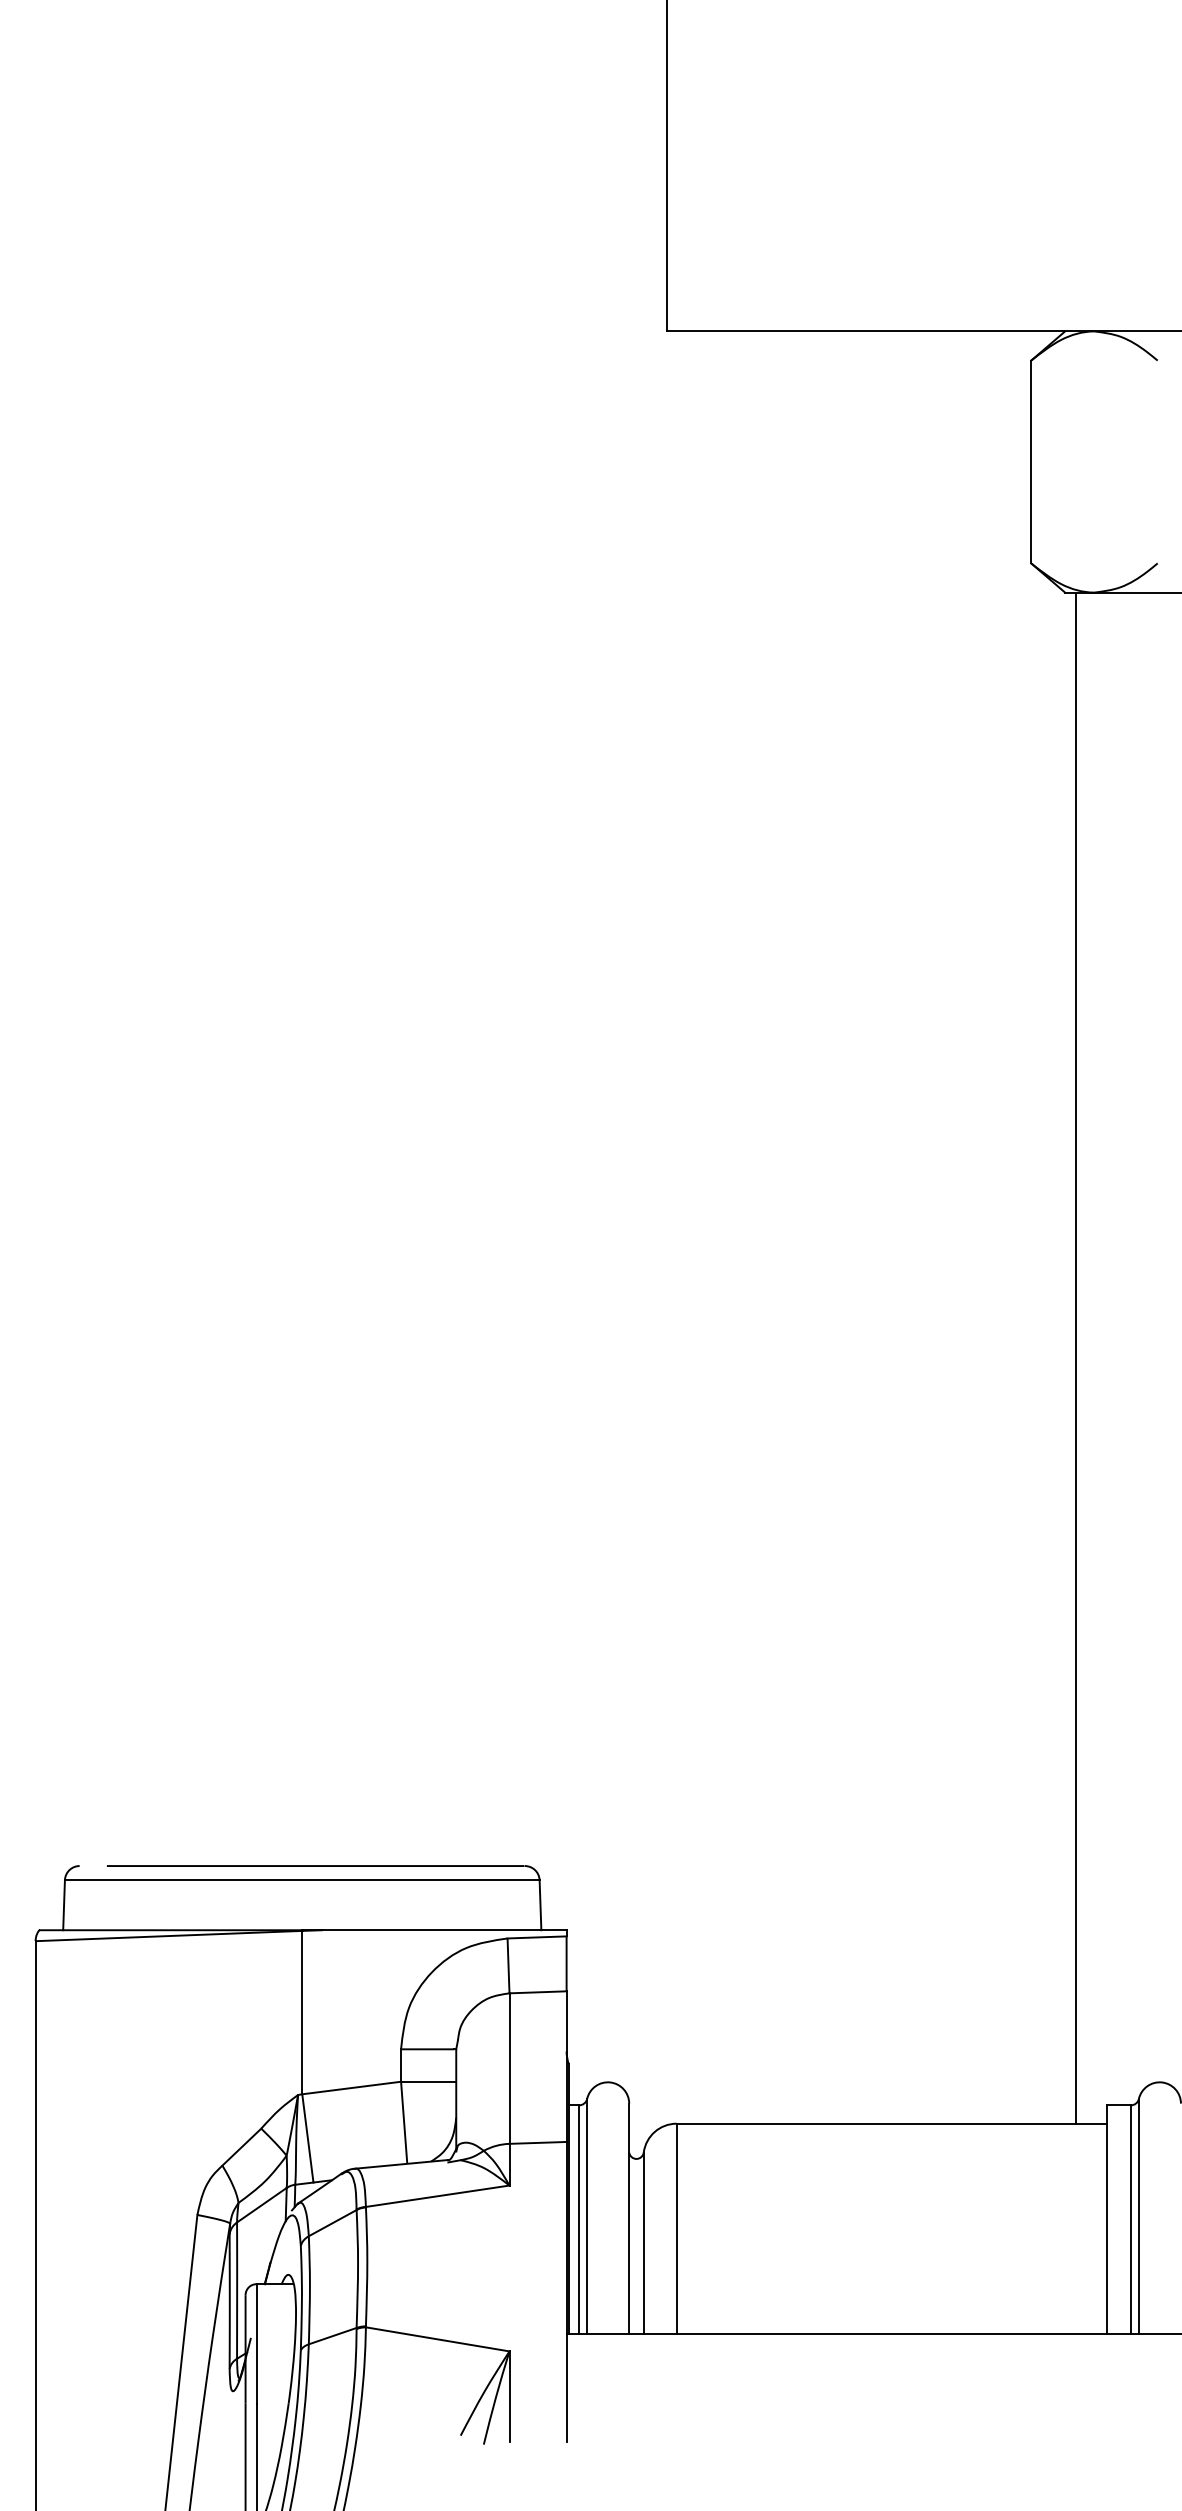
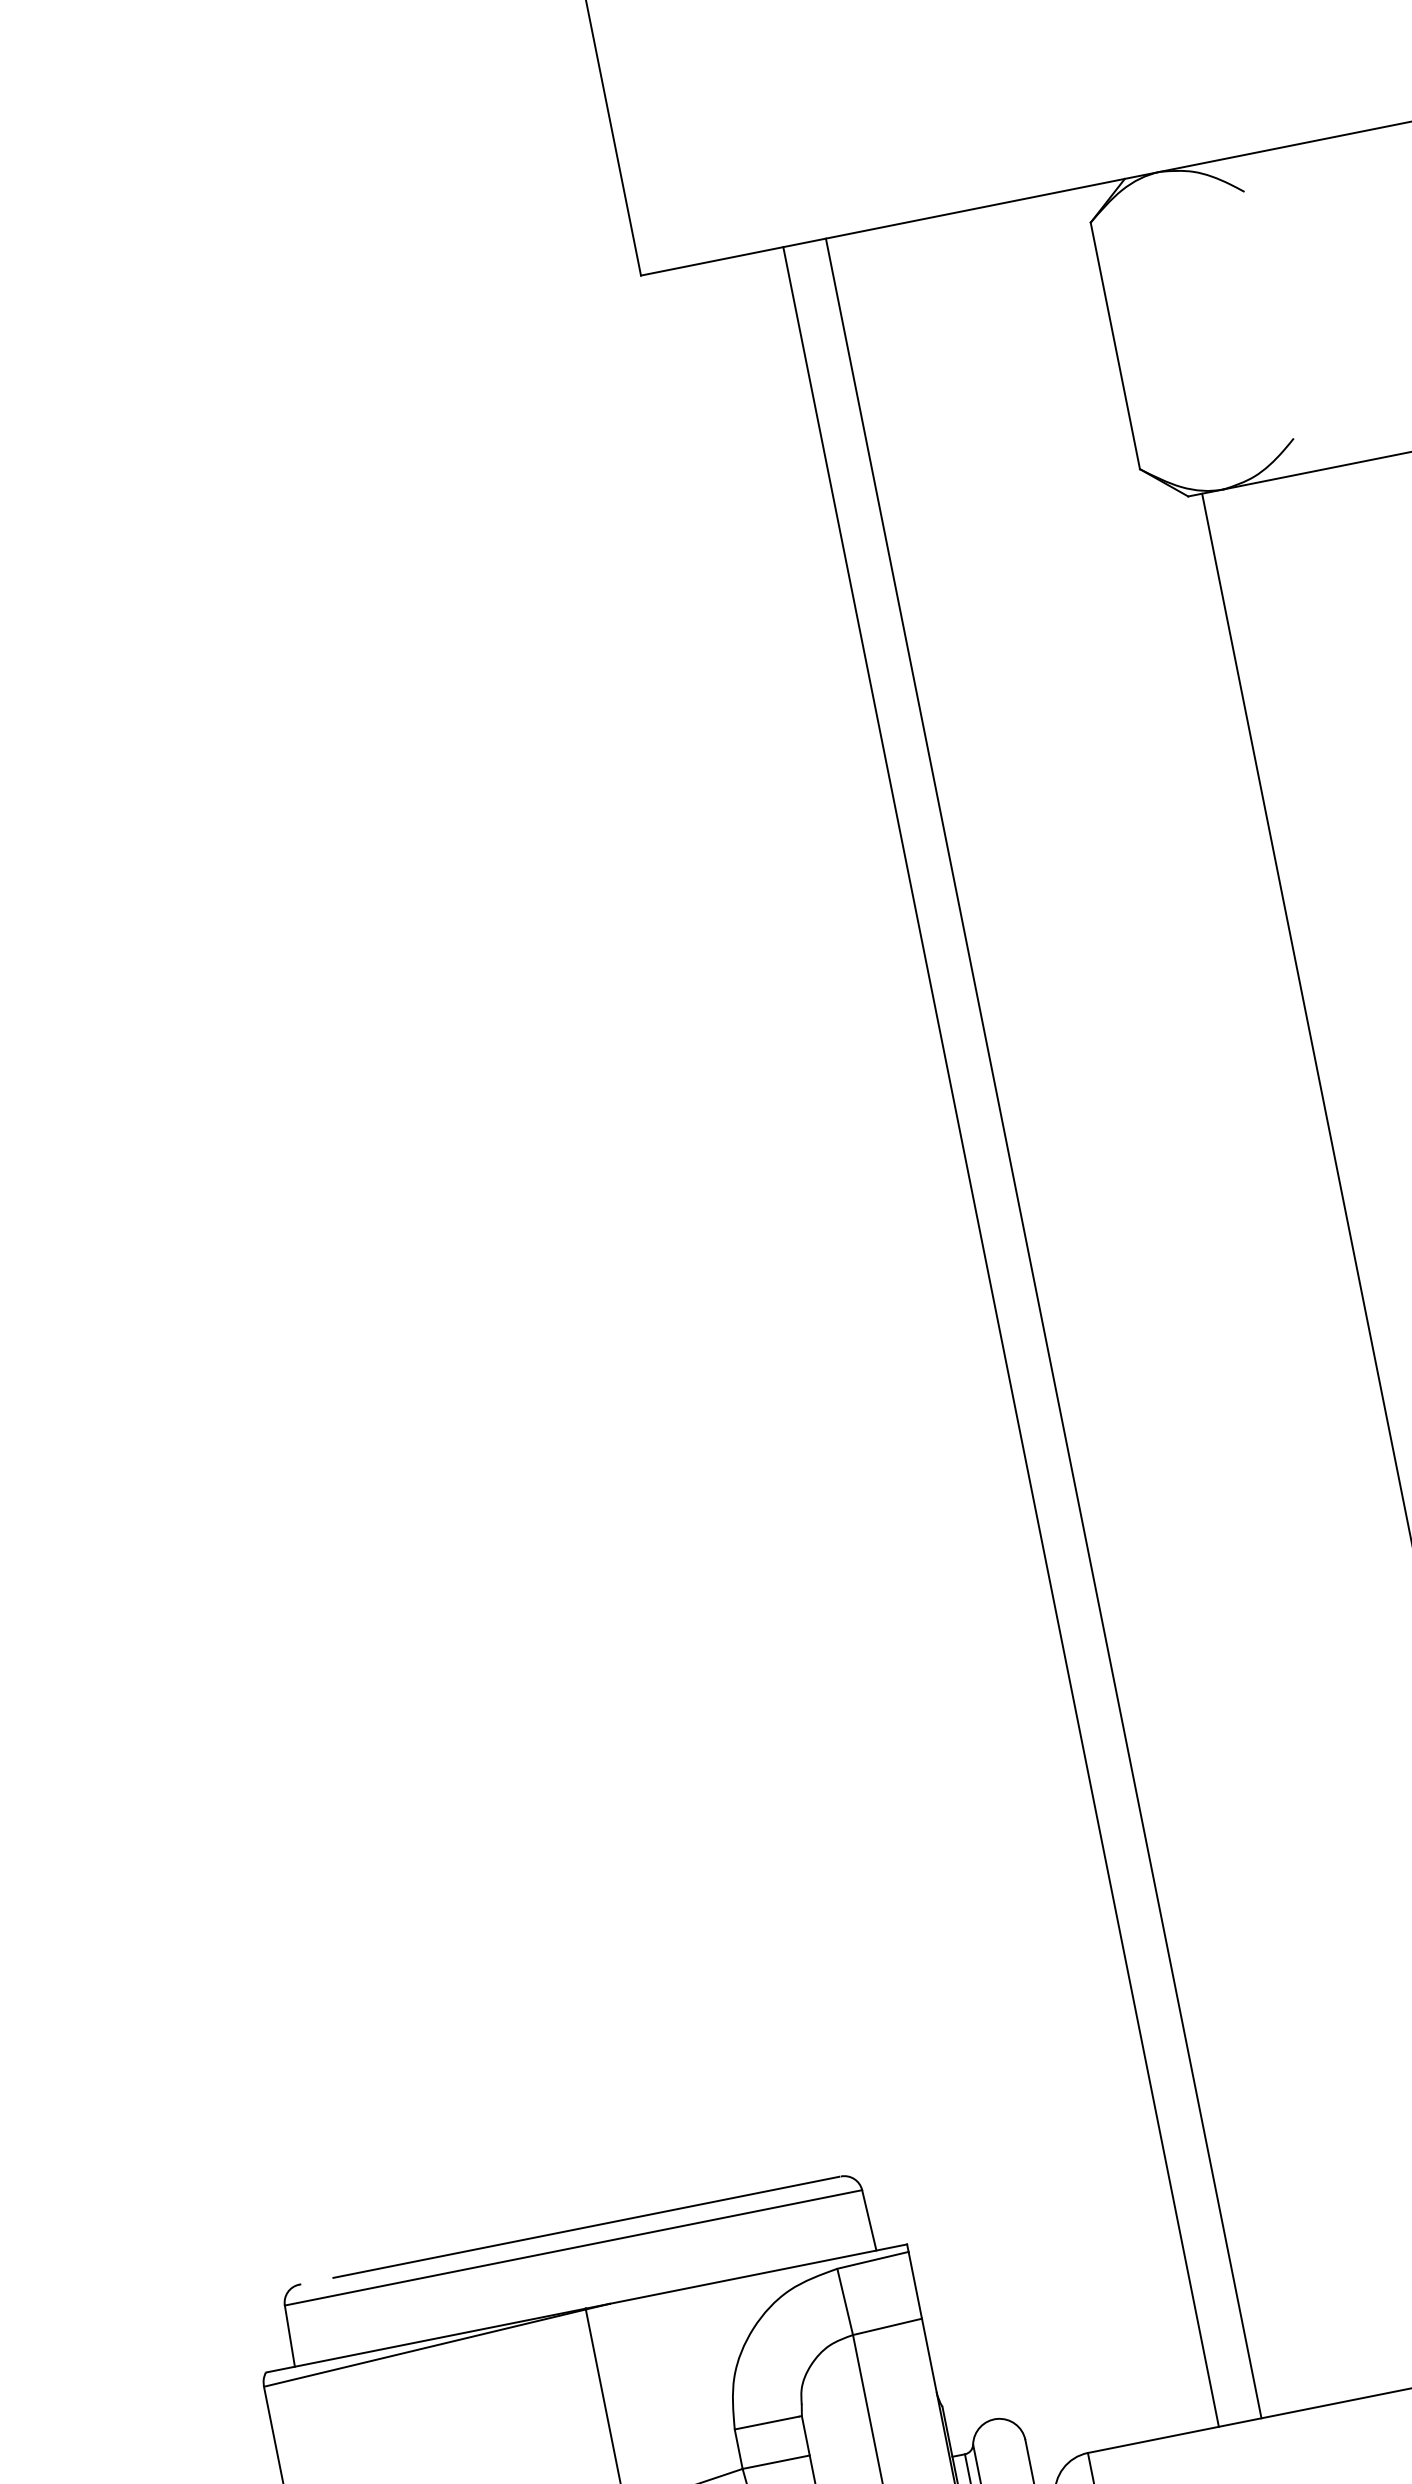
line: (784, 1227) -> (1001, 1336), added
line: (819, 1227) -> (1043, 1328), added

